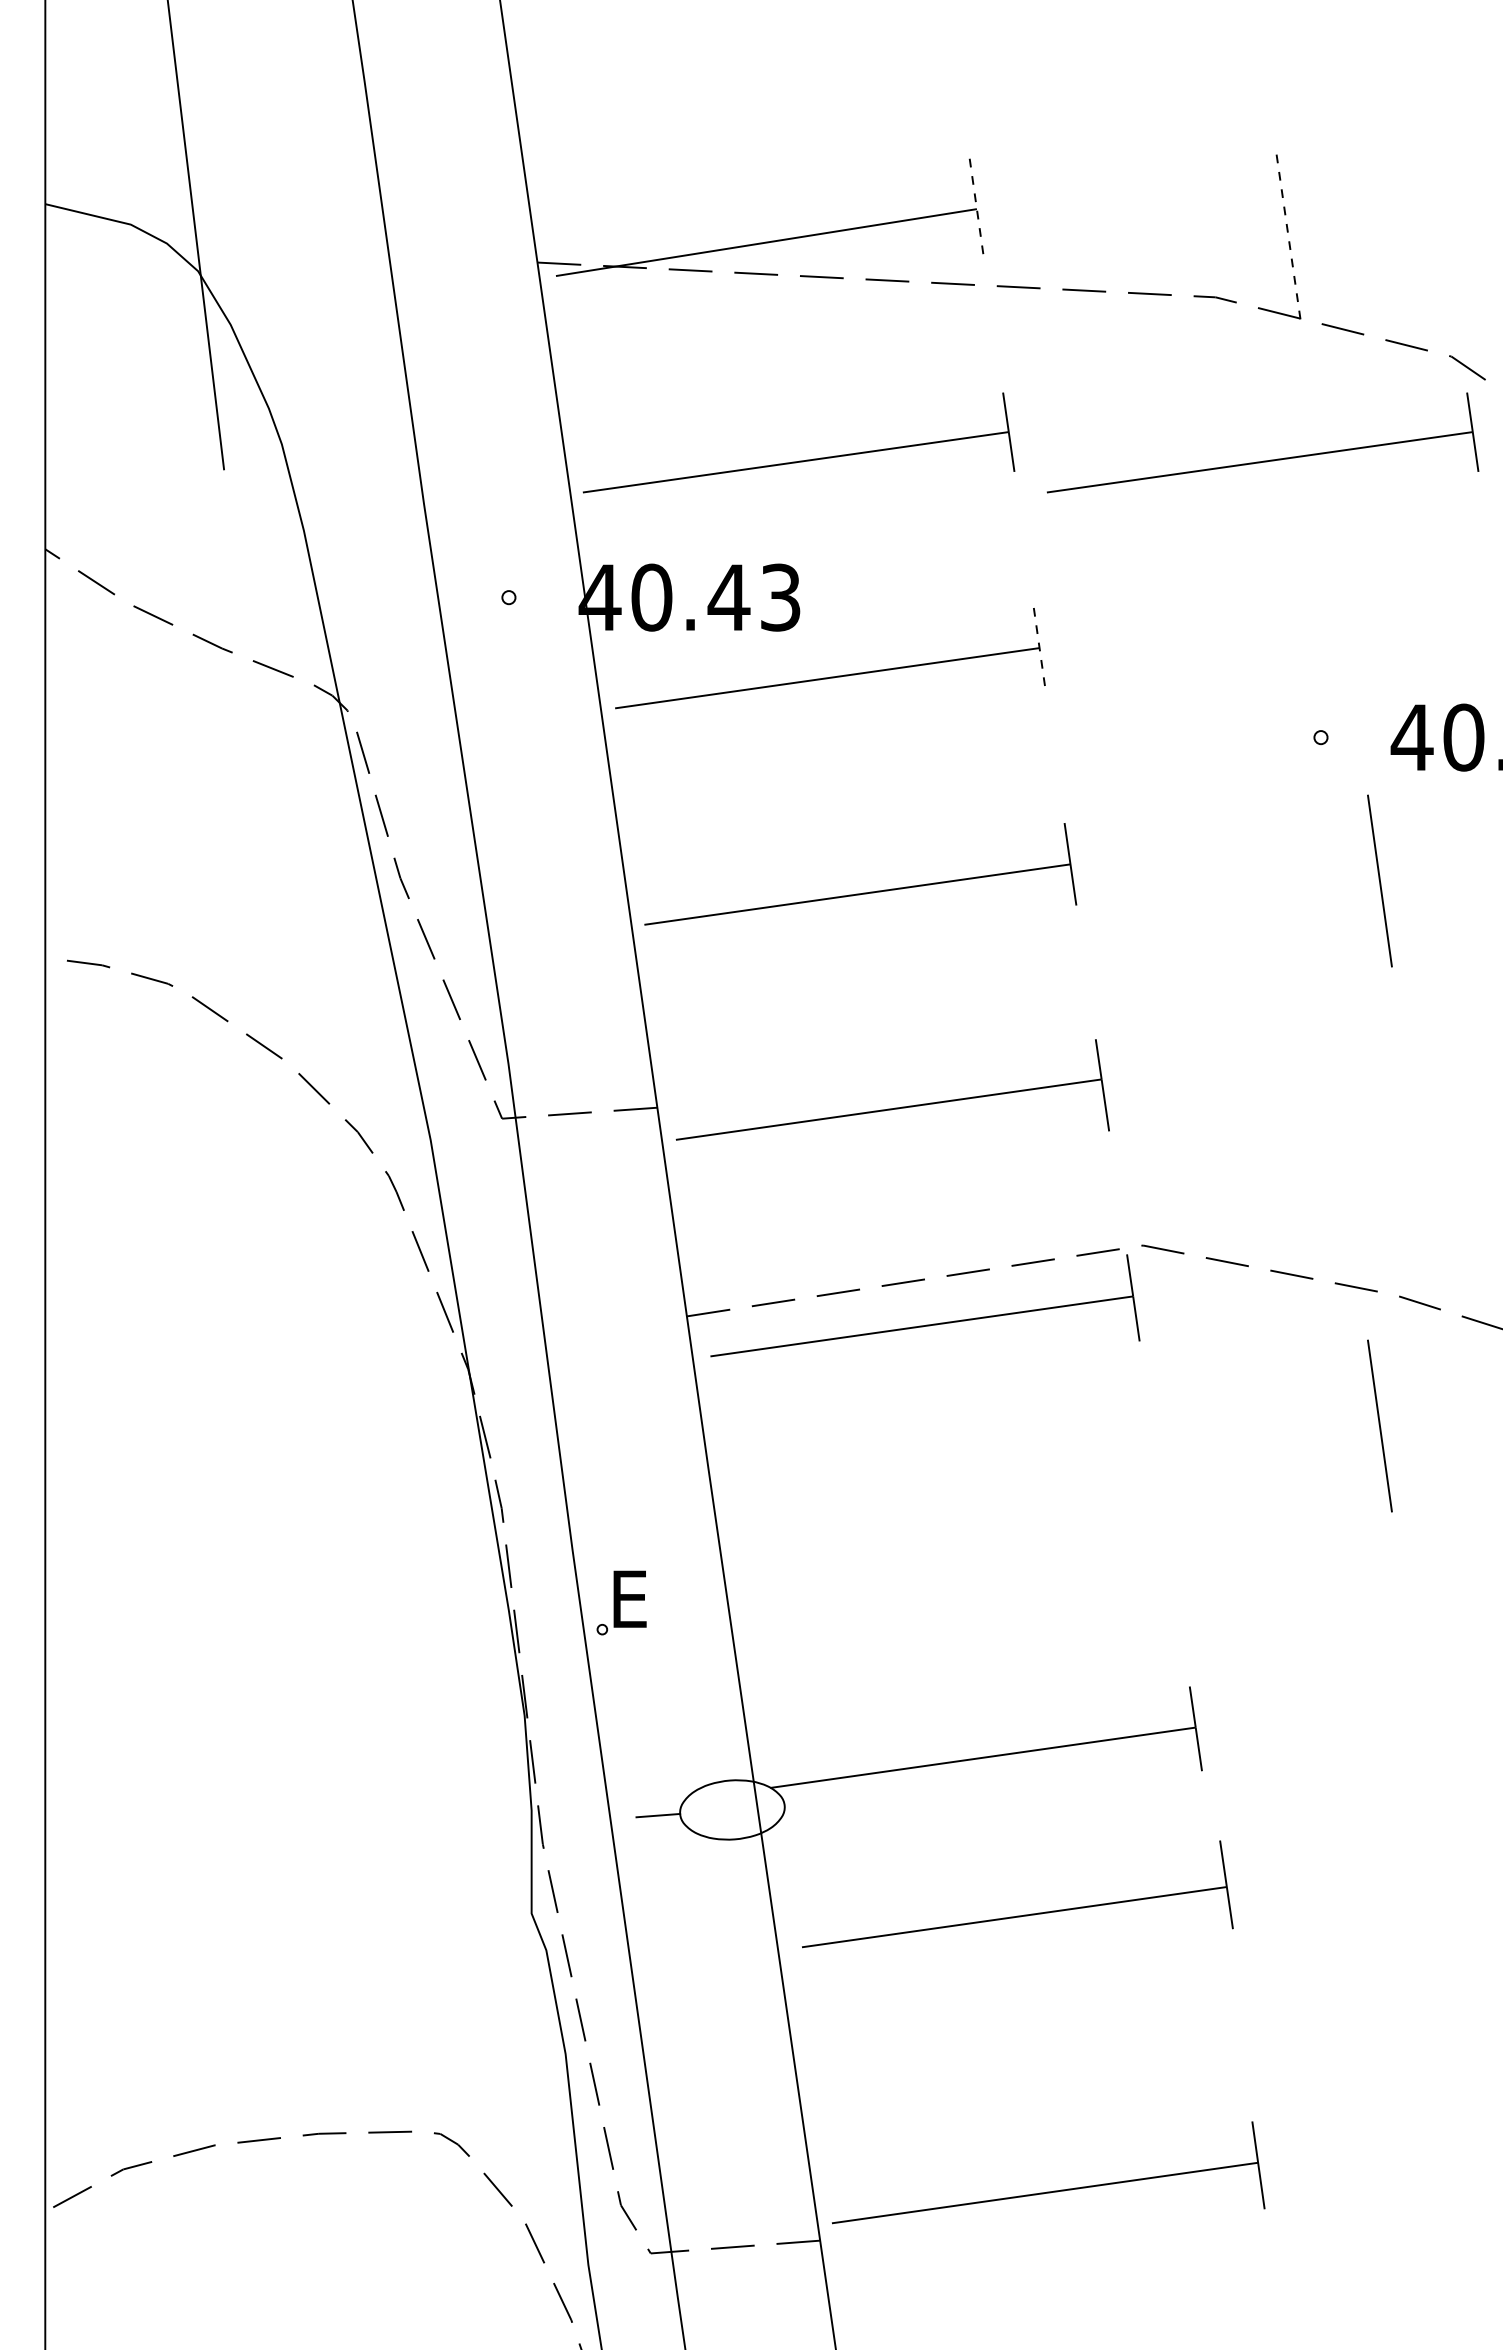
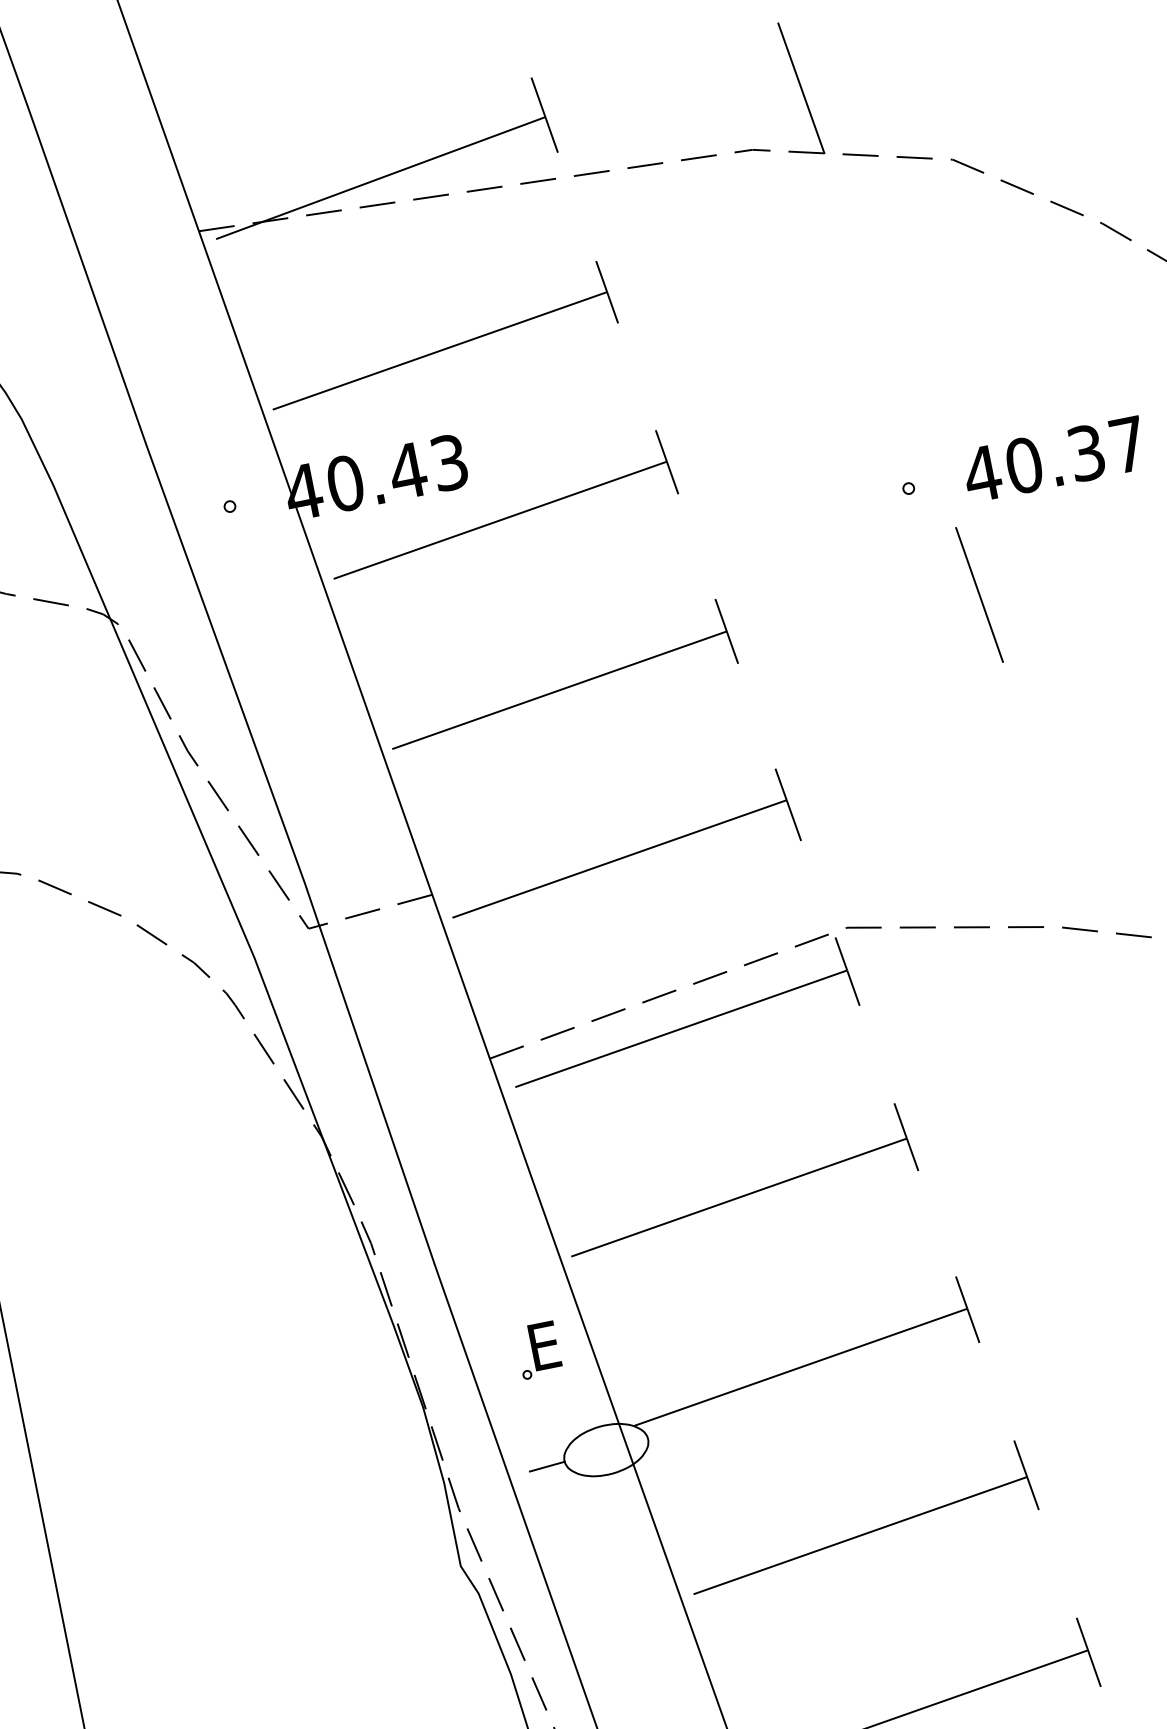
line: (976, 207) -> (544, 115), dashed -> solid
line: (1288, 235) -> (801, 88), dashed -> solid
part: (1263, 460) -> (817, 273), removed
line: (1039, 649) -> (667, 462), dashed -> solid
line: (1379, 1425) -> (1067, 1034), removed
part: (959, 1538) -> (745, 1194), added
part: (621, 1602) -> (538, 1349), moved
part: (1017, 1915) -> (862, 1533), moved

